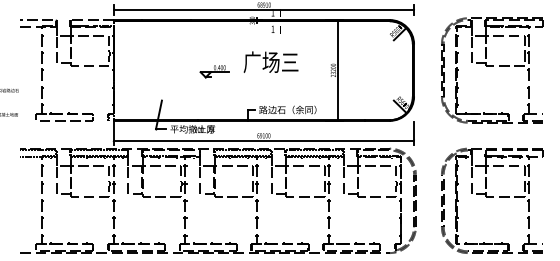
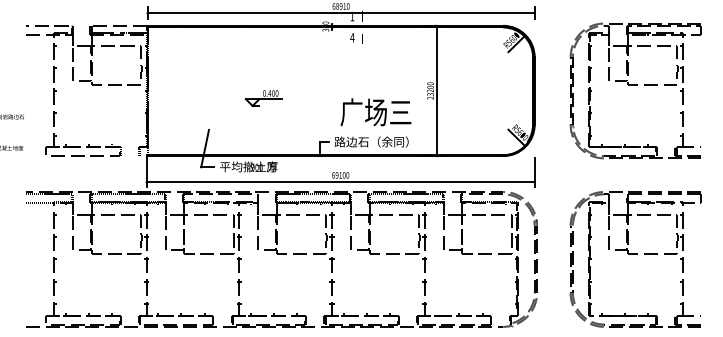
text: (273, 29) -> (352, 37), 1 -> 4
text: (270, 62) -> (375, 112), moved
part: (214, 71) -> (263, 98), moved

